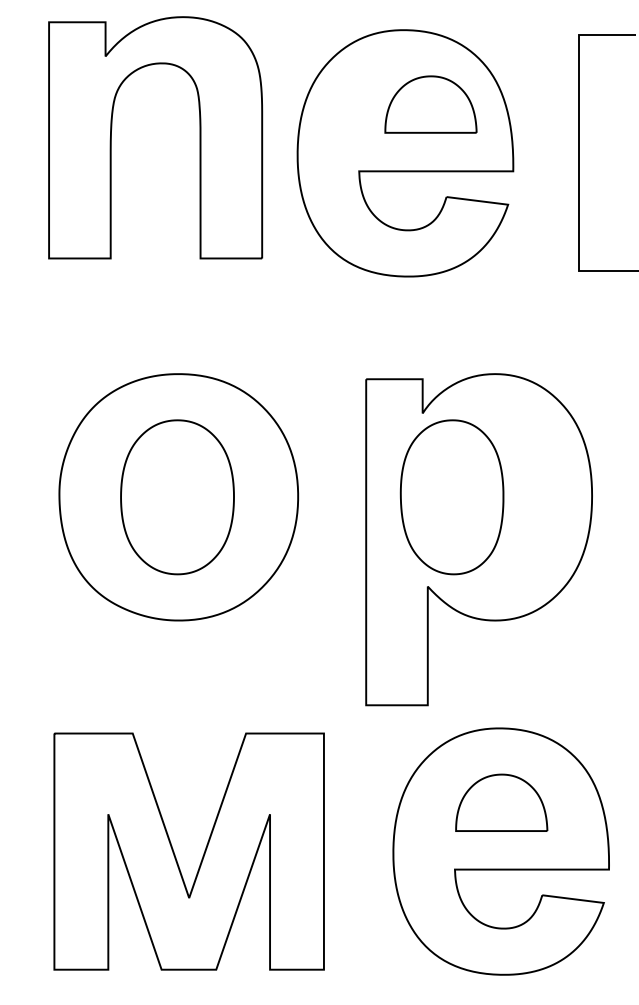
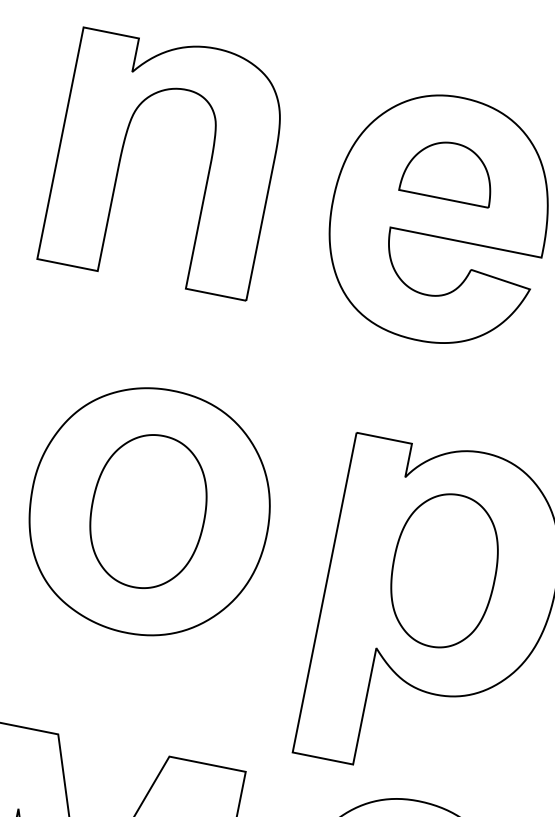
part: (430, 104) -> (448, 171), moved
part: (112, 128) -> (124, 144), moved
part: (451, 497) -> (443, 570), moved

